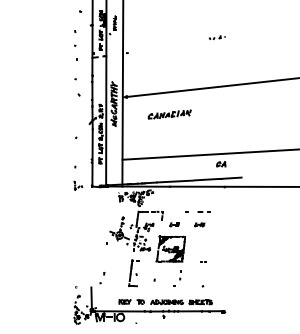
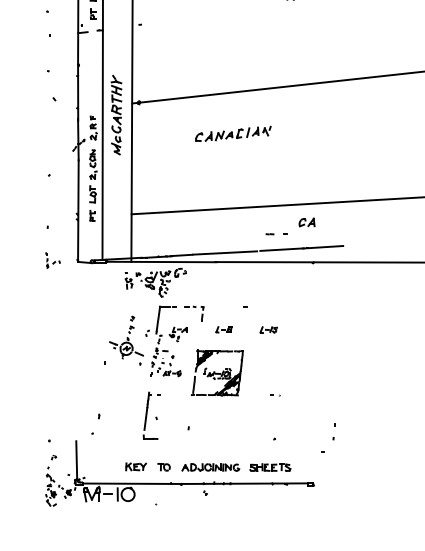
part: (169, 114) -> (232, 133), moved
line: (203, 211) -> (275, 233), moved
part: (177, 278) -> (328, 437), moved

